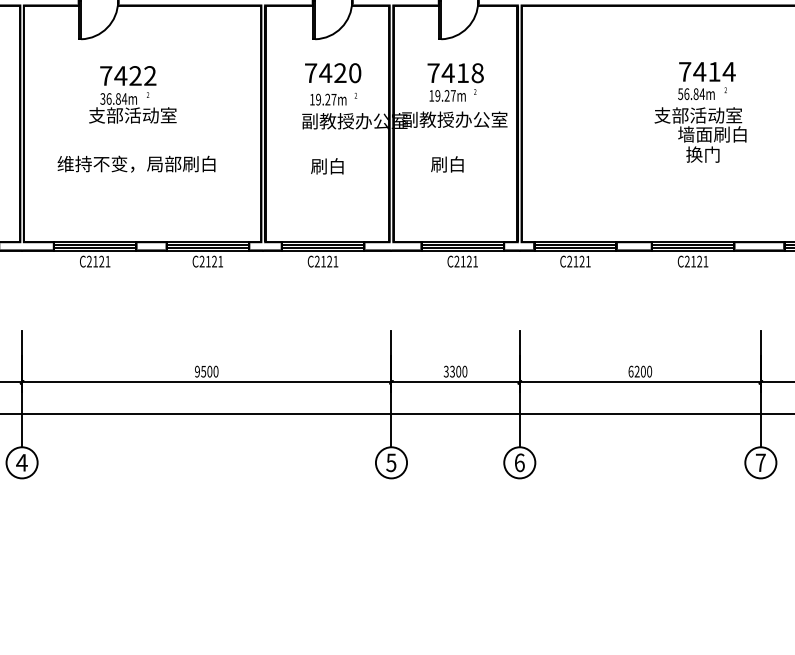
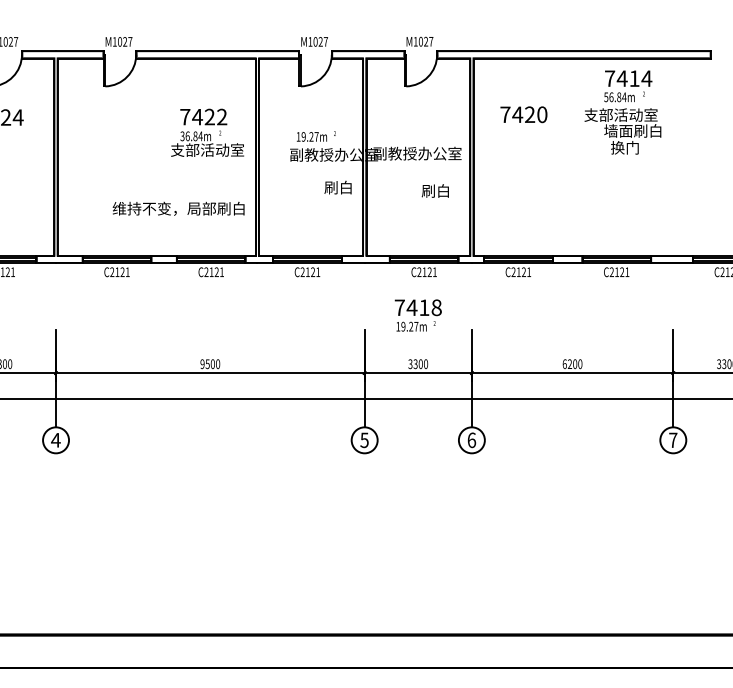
text: (332, 72) -> (523, 114), moved
text: (454, 82) -> (417, 315), moved
text: (132, 94) -> (207, 132), moved
text: (700, 112) -> (622, 112), moved
text: (136, 163) -> (178, 208), moved
text: (446, 163) -> (434, 190), moved
text: (326, 166) -> (337, 187), moved

